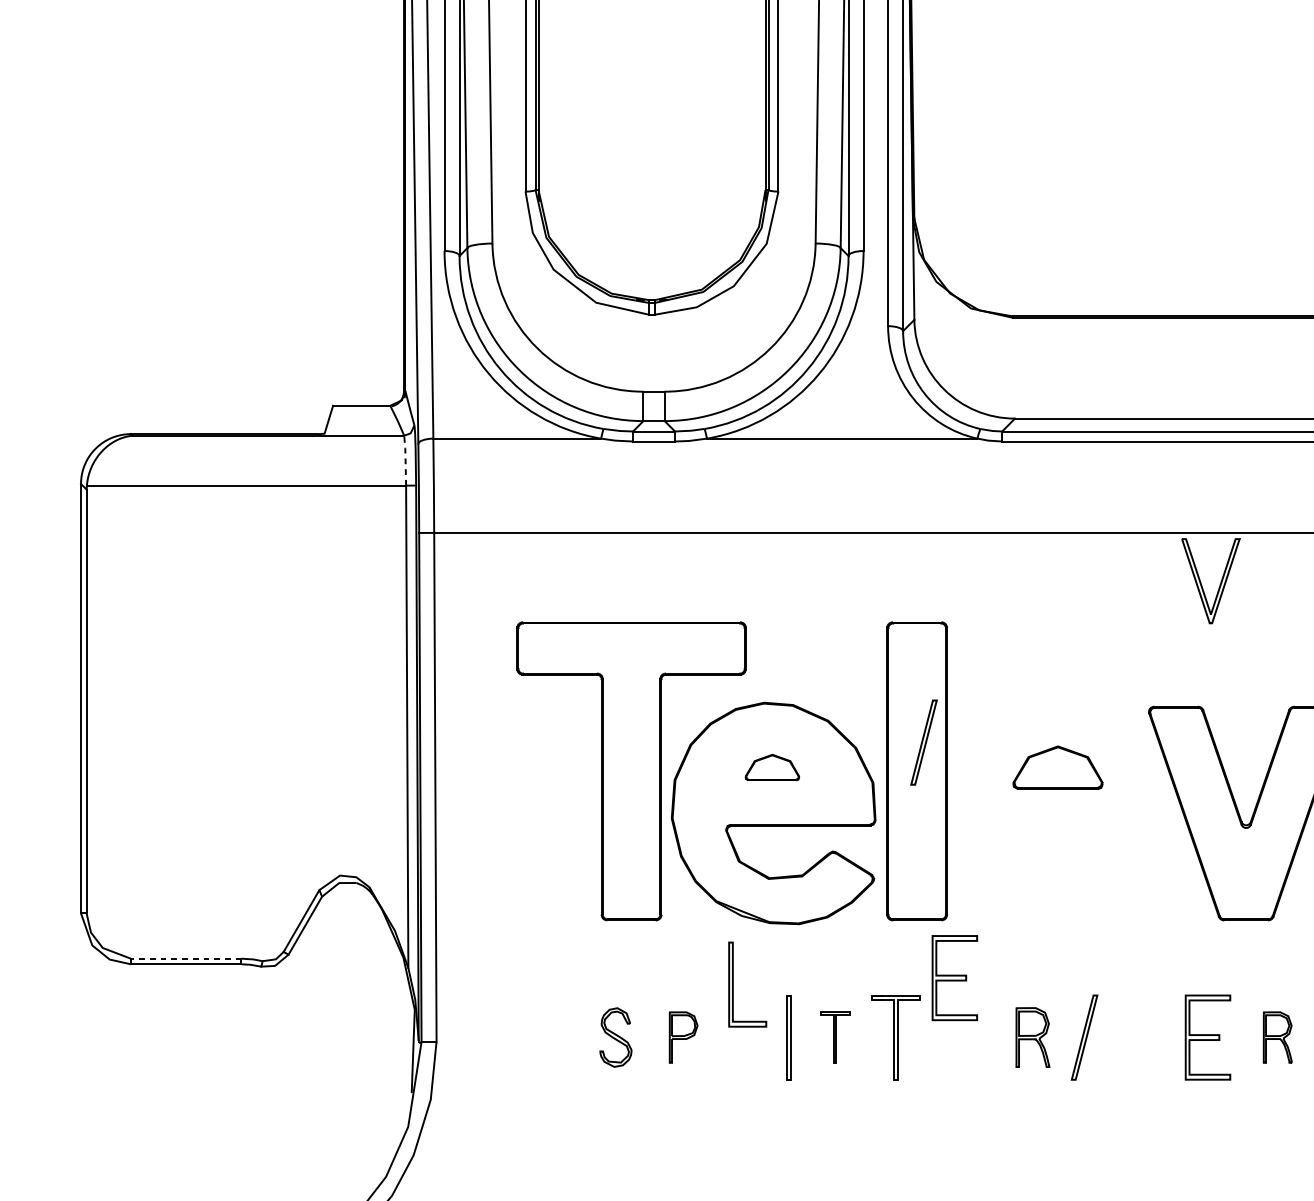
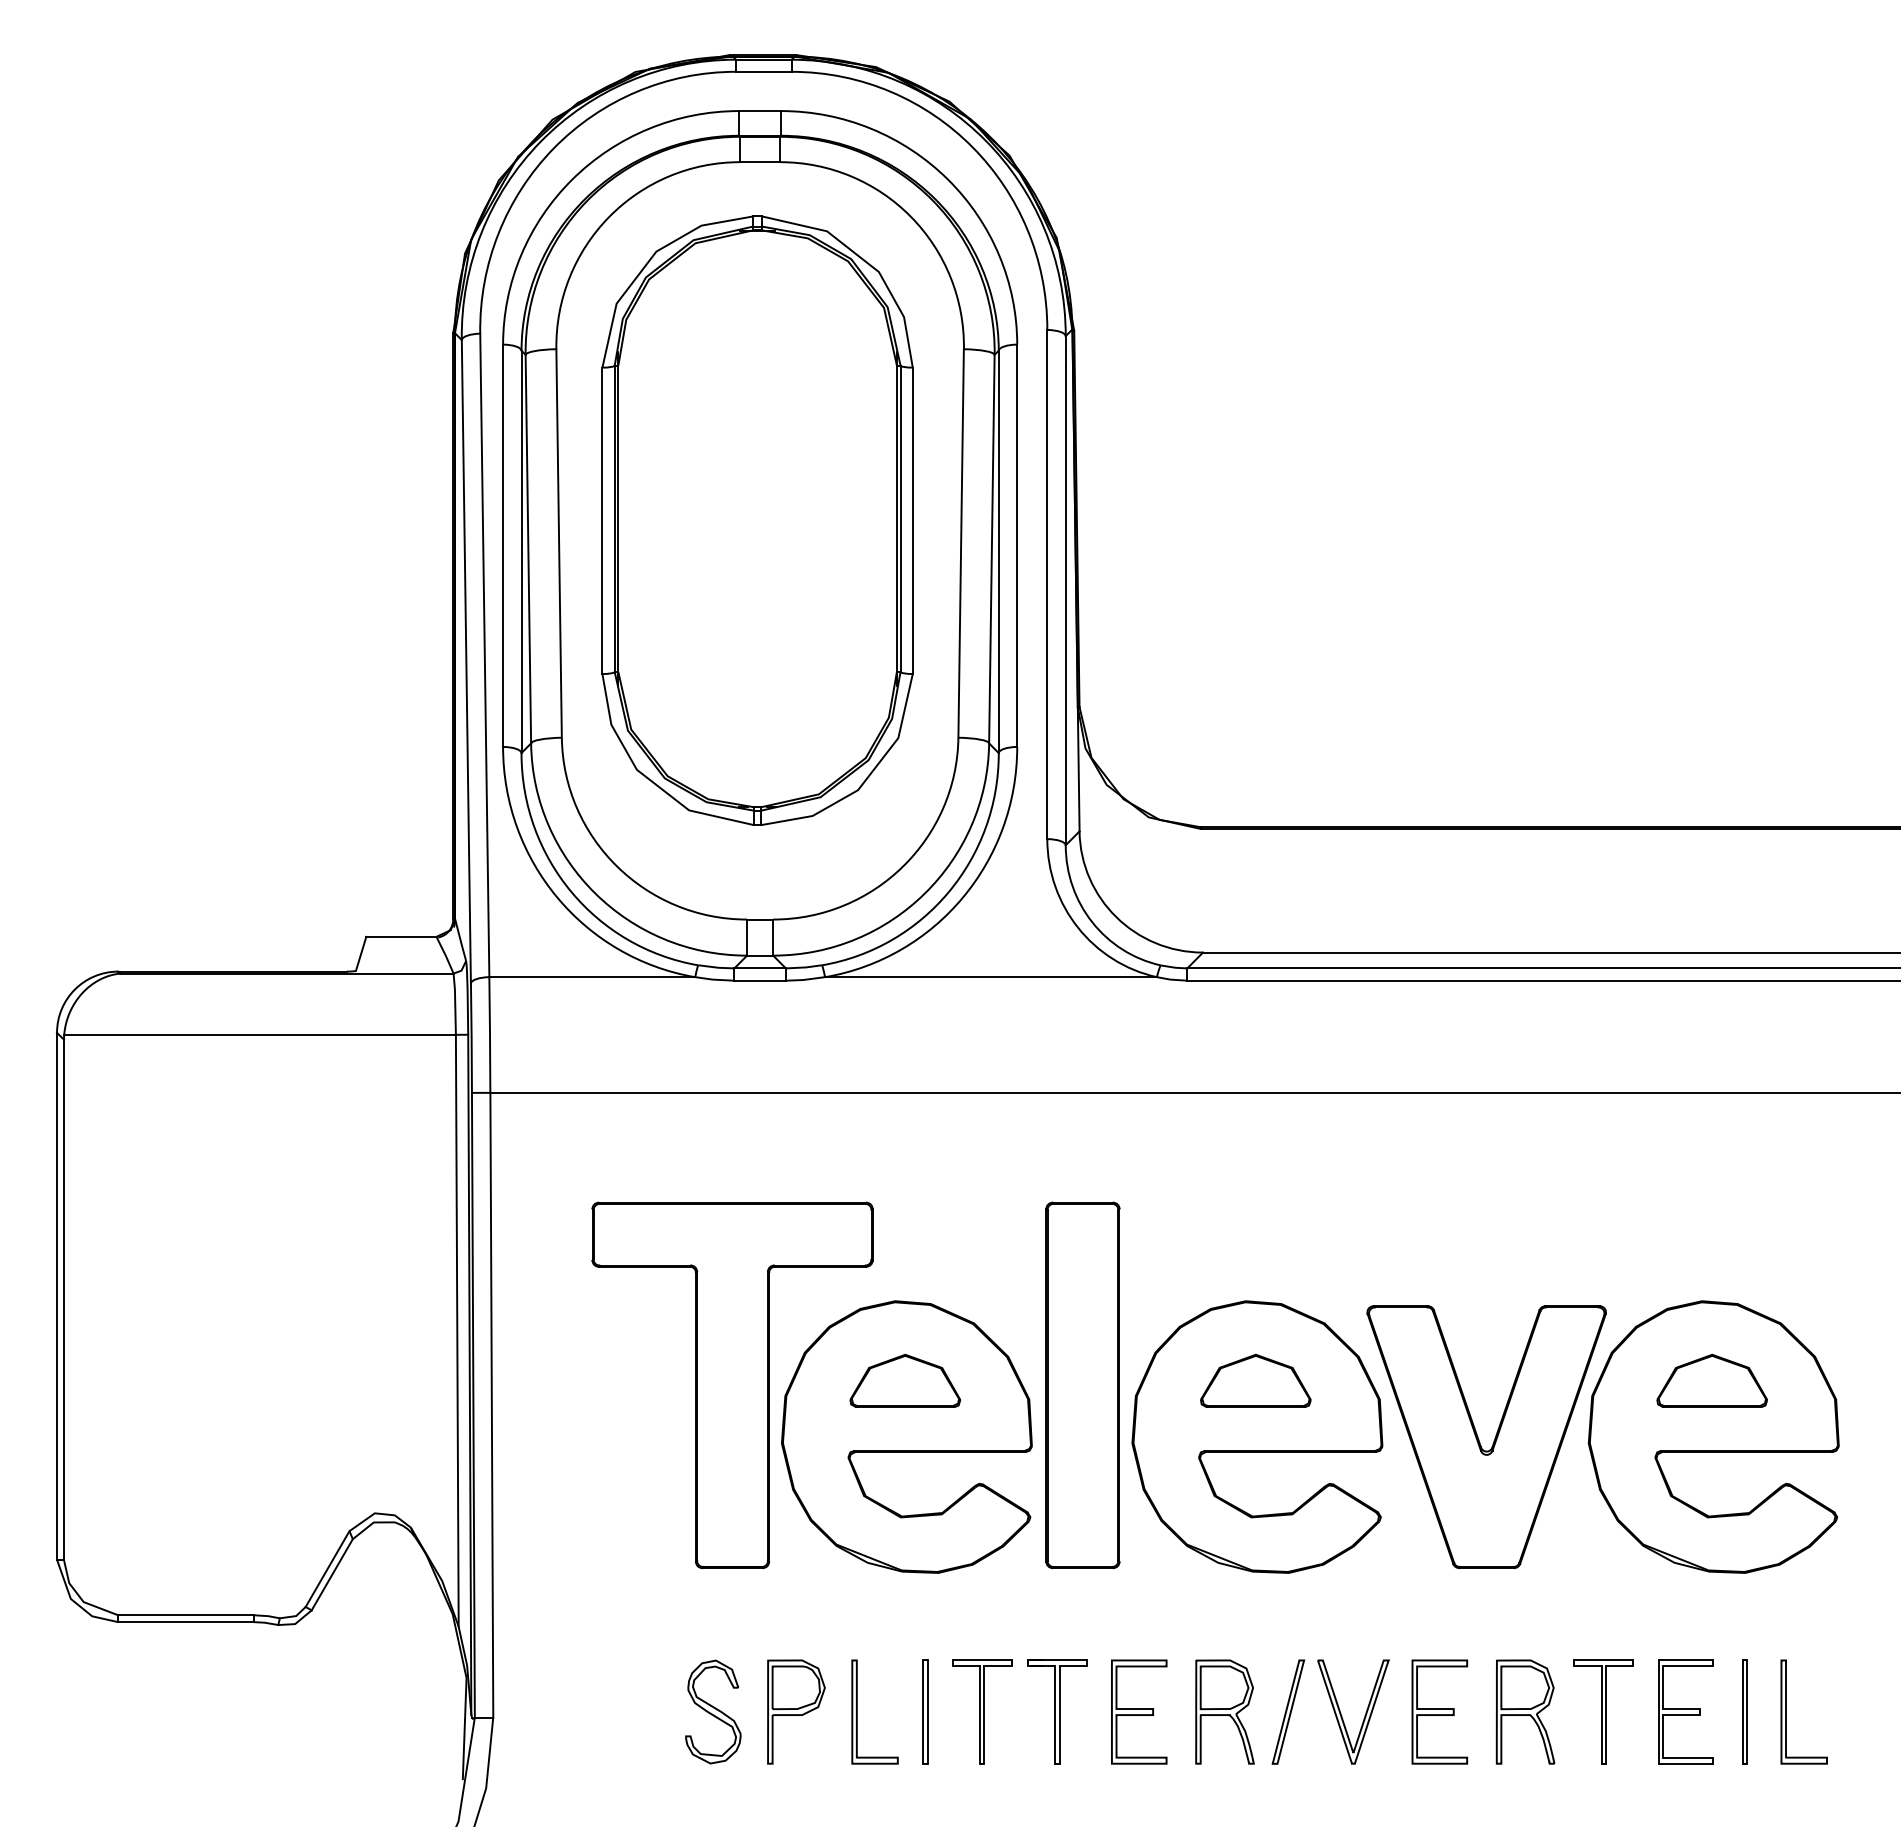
line: (405, 460) -> (455, 1003), dashed -> solid
part: (1219, 583) -> (1364, 1715), moved
part: (924, 742) -> (1091, 1349), removed
part: (772, 767) -> (905, 1380), size x1.67
part: (1059, 813) -> (1257, 1436), added
line: (186, 958) -> (186, 1615), dashed -> solid
part: (955, 977) -> (1139, 1711), moved
part: (733, 984) -> (857, 1711), moved
part: (616, 1037) -> (713, 1711), size x1.43
part: (683, 1037) -> (796, 1711), size x1.67
part: (835, 1037) -> (982, 1711), size x1.67
part: (1032, 1037) -> (1224, 1711), size x1.43
part: (1277, 1037) -> (1525, 1711), size x1.67

